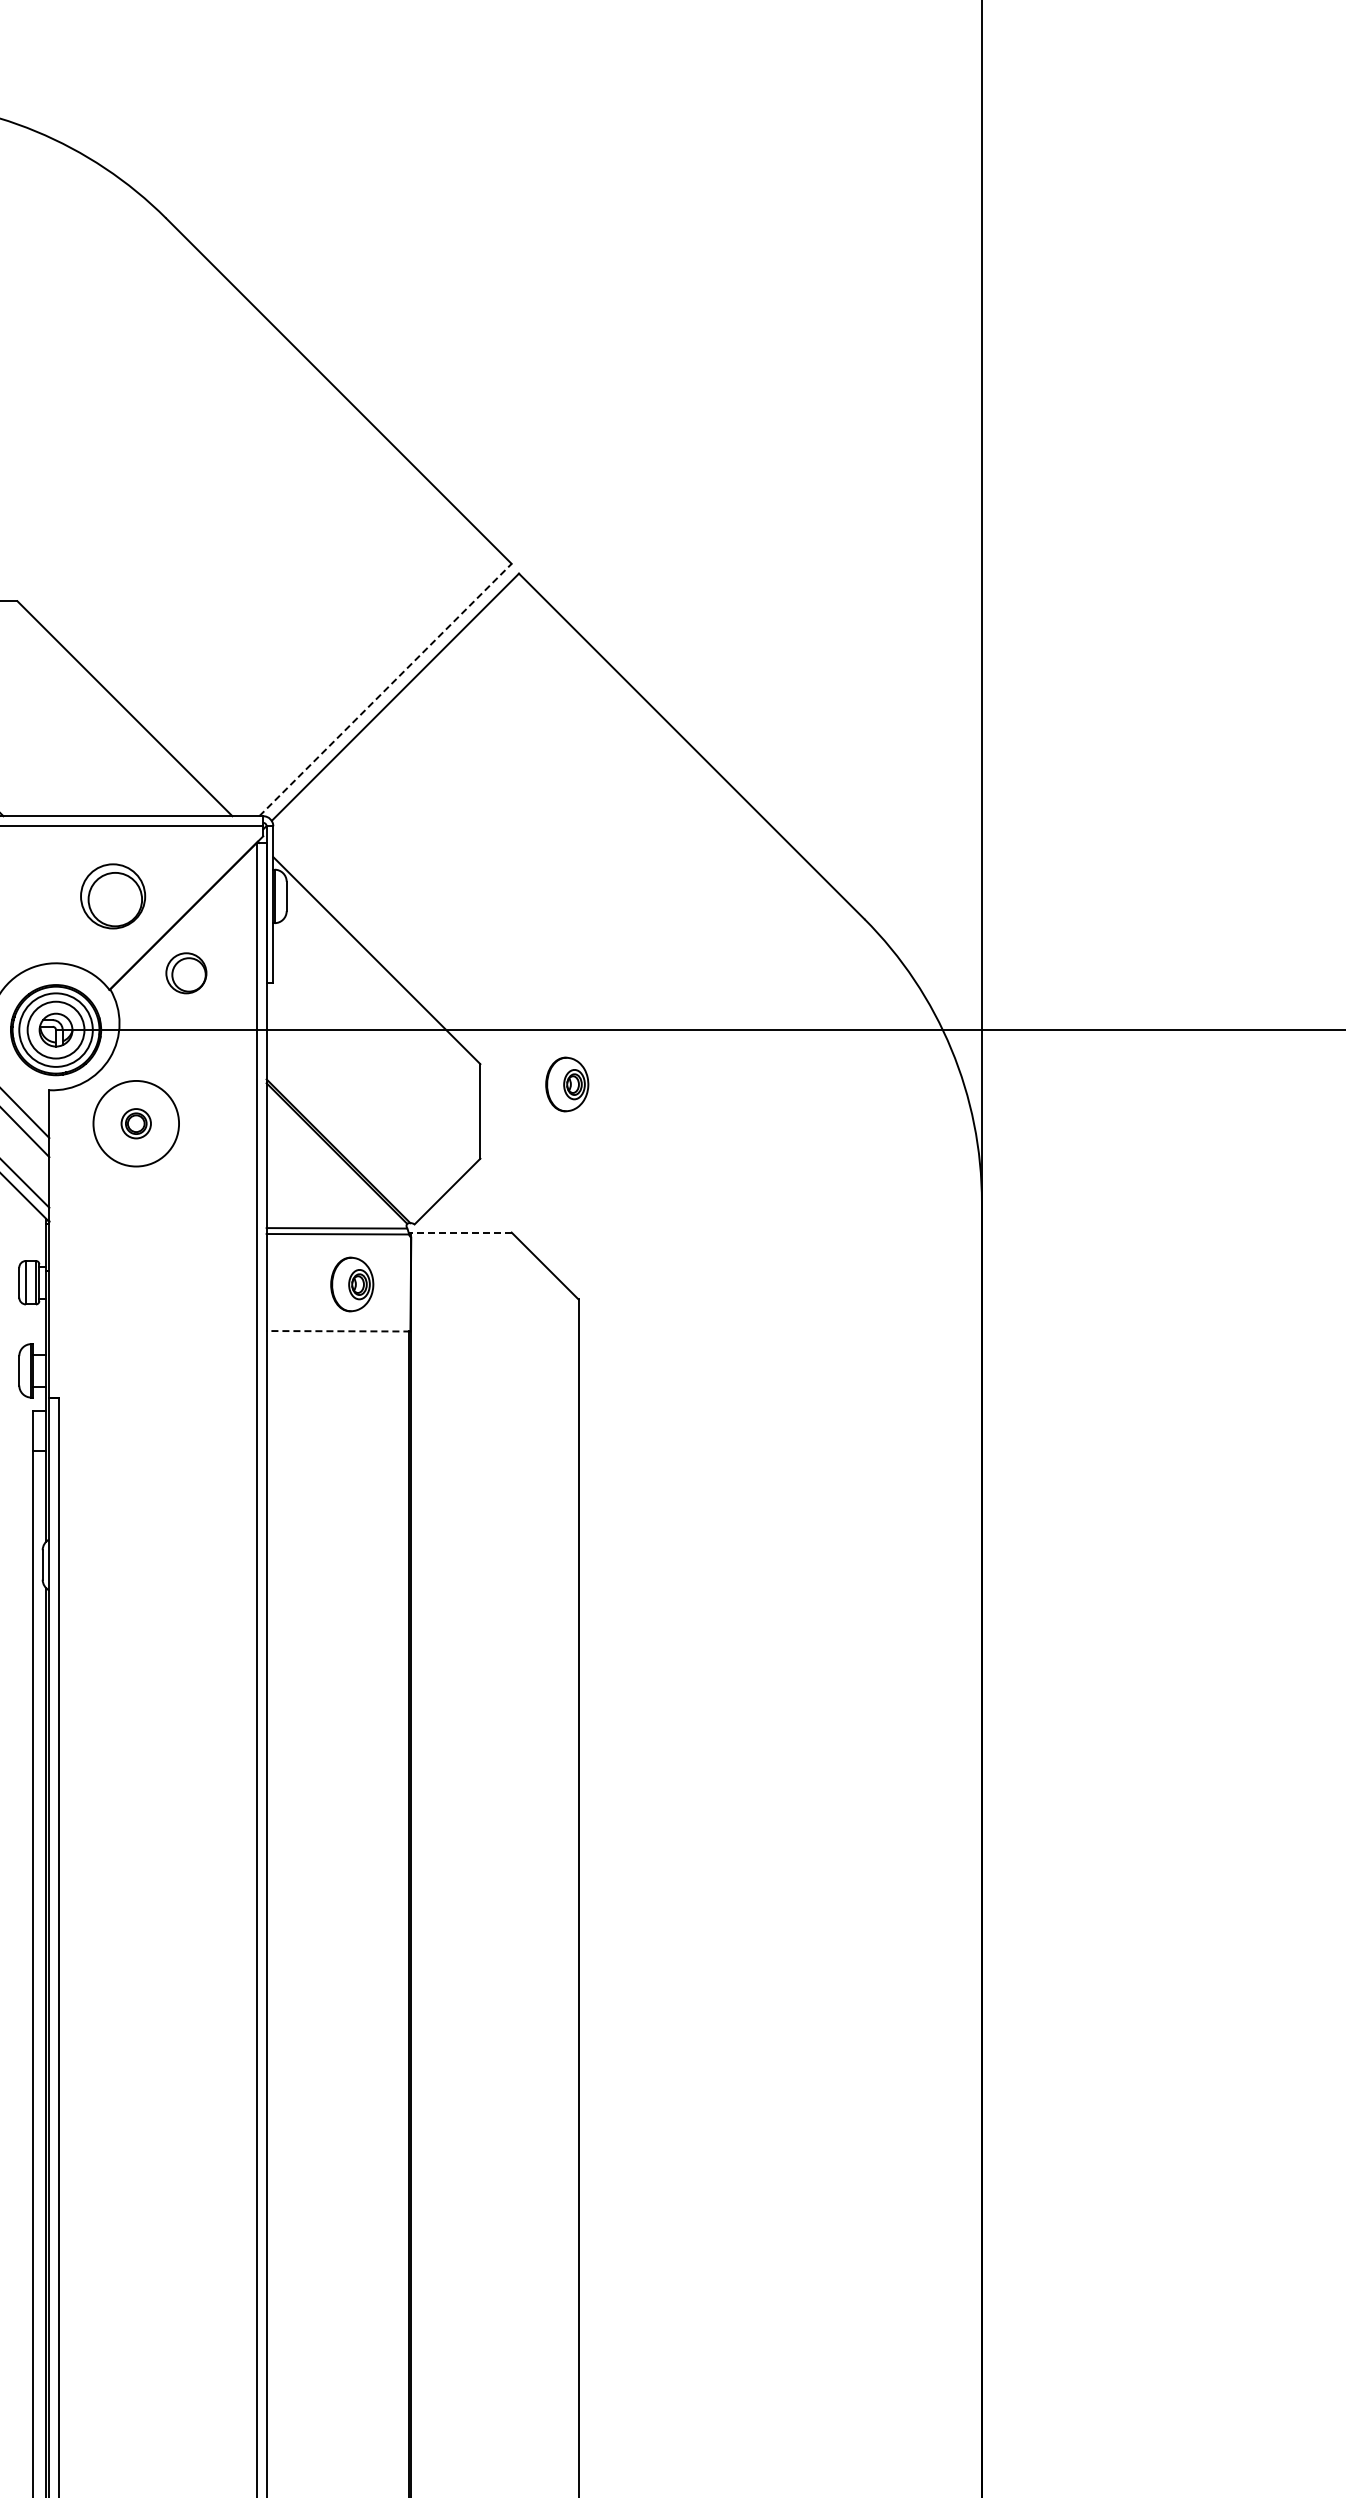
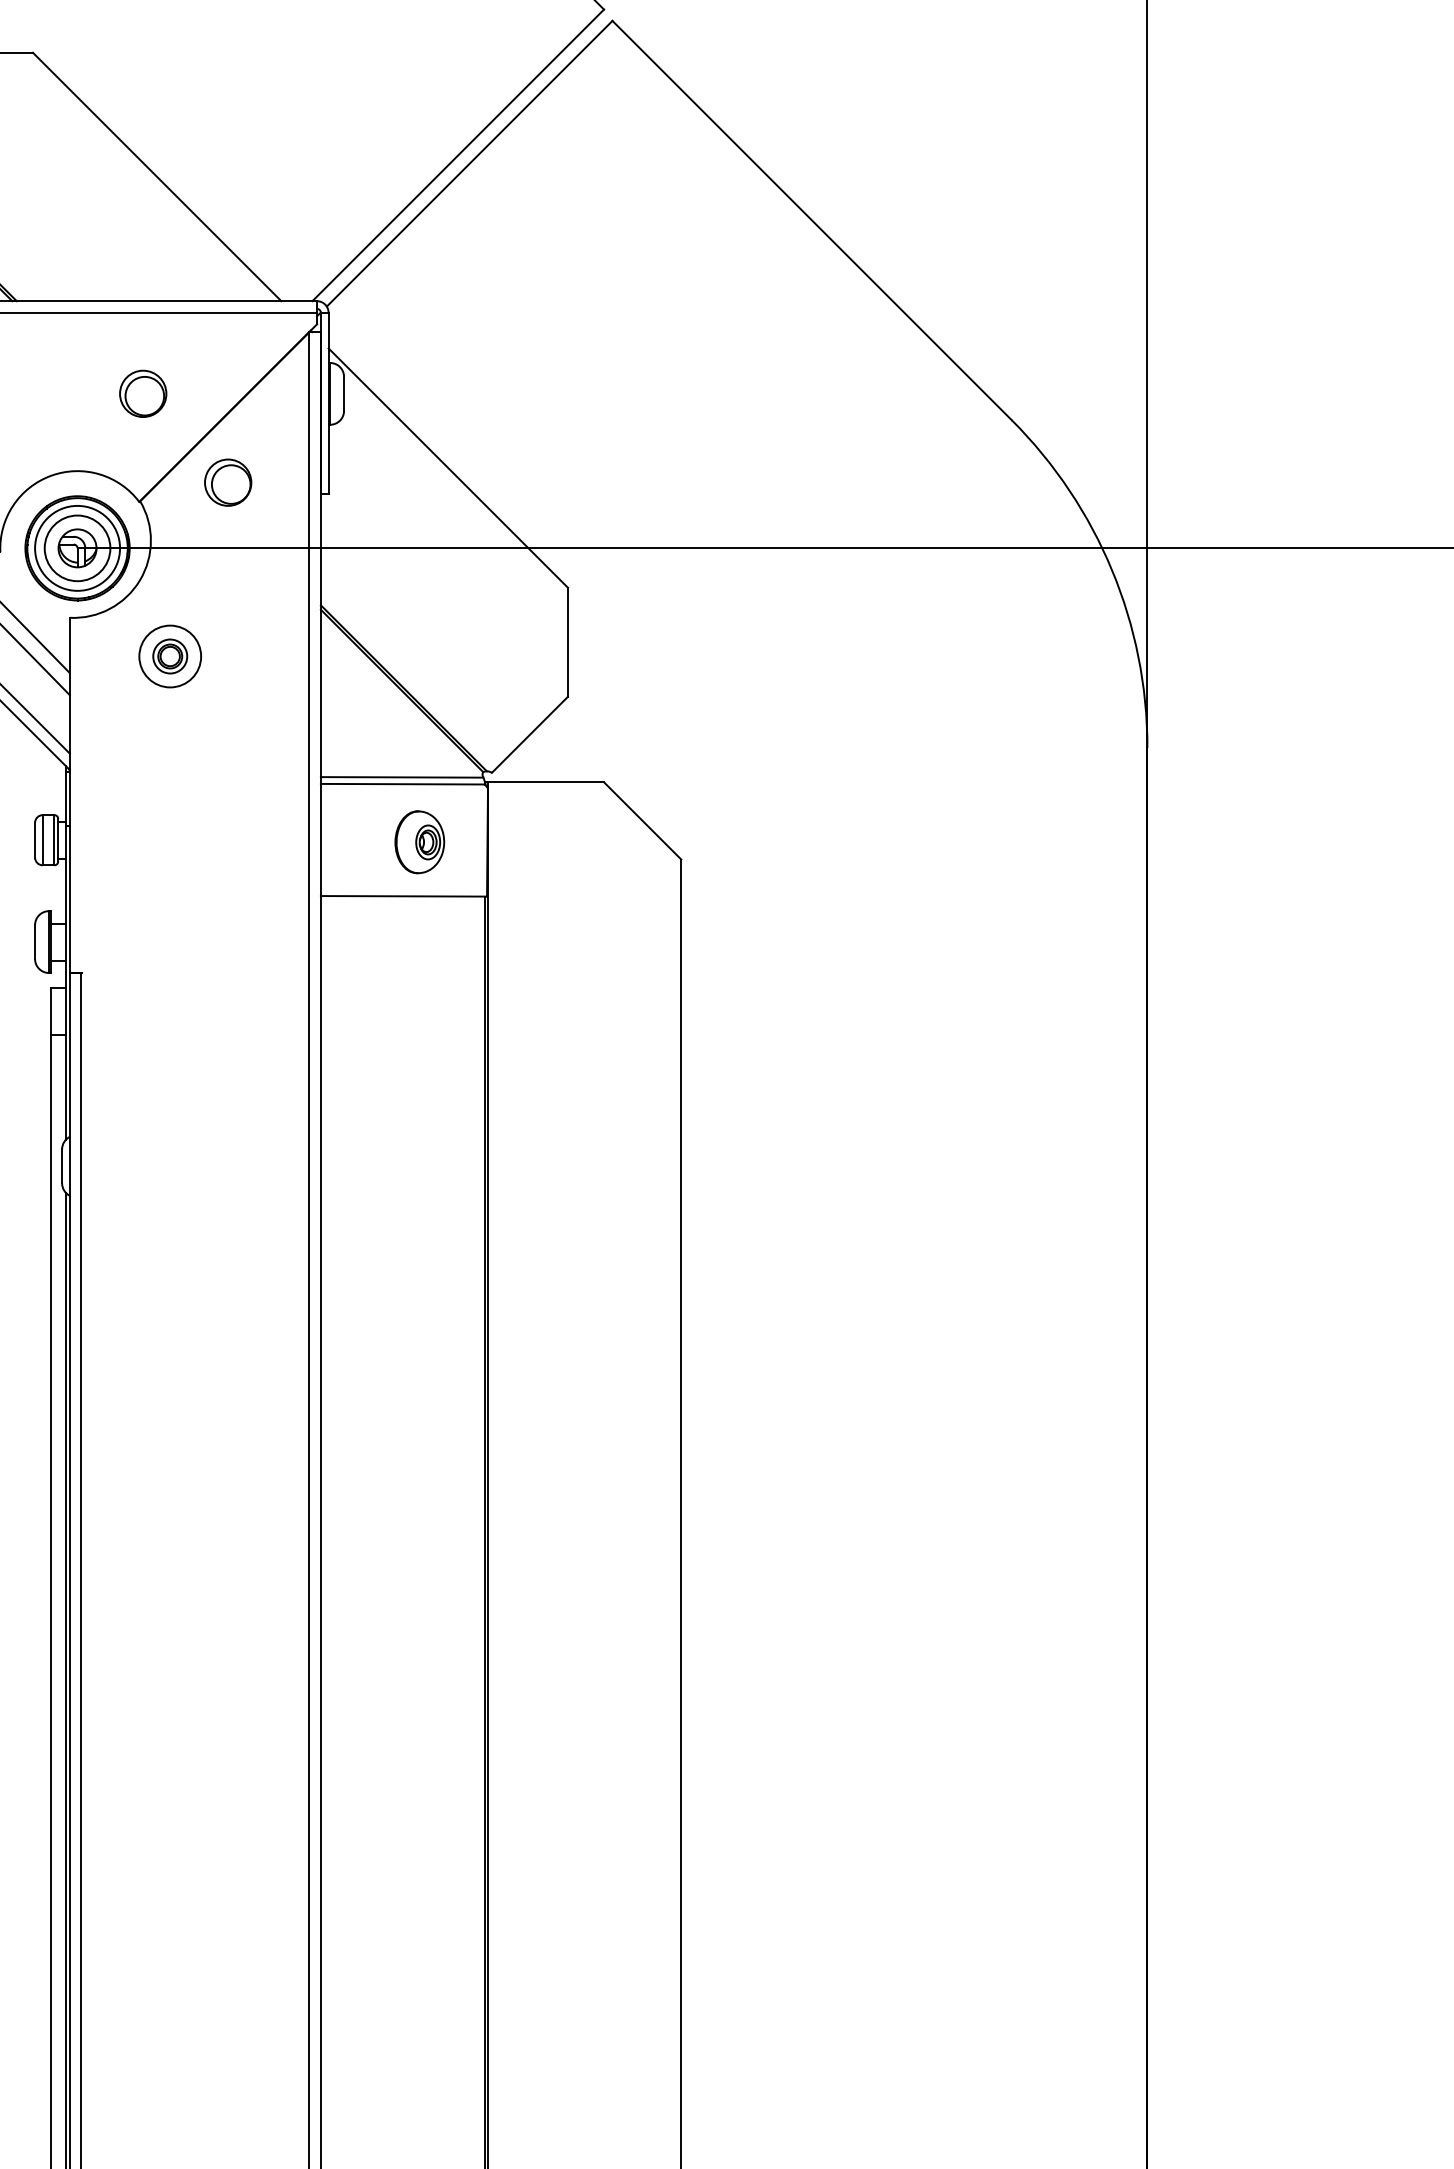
line: (385, 689) -> (458, 154), dashed -> solid
part: (112, 896) -> (142, 393), size x0.62
part: (567, 1084) -> (668, 611), removed
circle: (136, 1123) -> (170, 656), size x0.62
line: (461, 1232) -> (546, 782), dashed -> solid
line: (338, 1331) -> (403, 896), dashed -> solid

